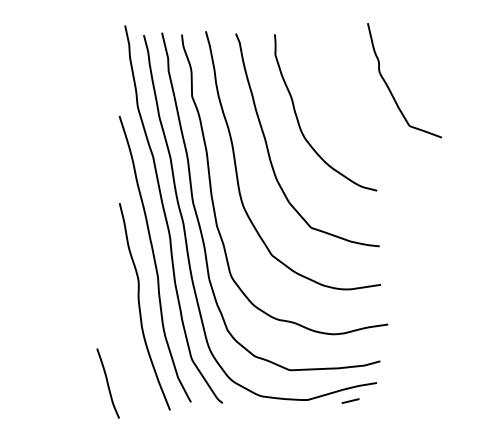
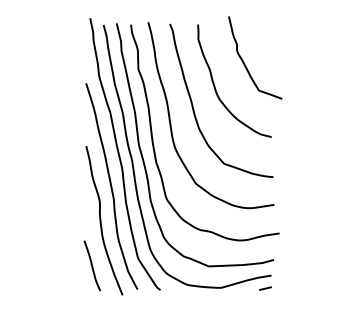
curve: (389, 87) -> (244, 62), moved
curve: (107, 383) -> (91, 265), moved
line: (350, 400) -> (265, 288), moved

